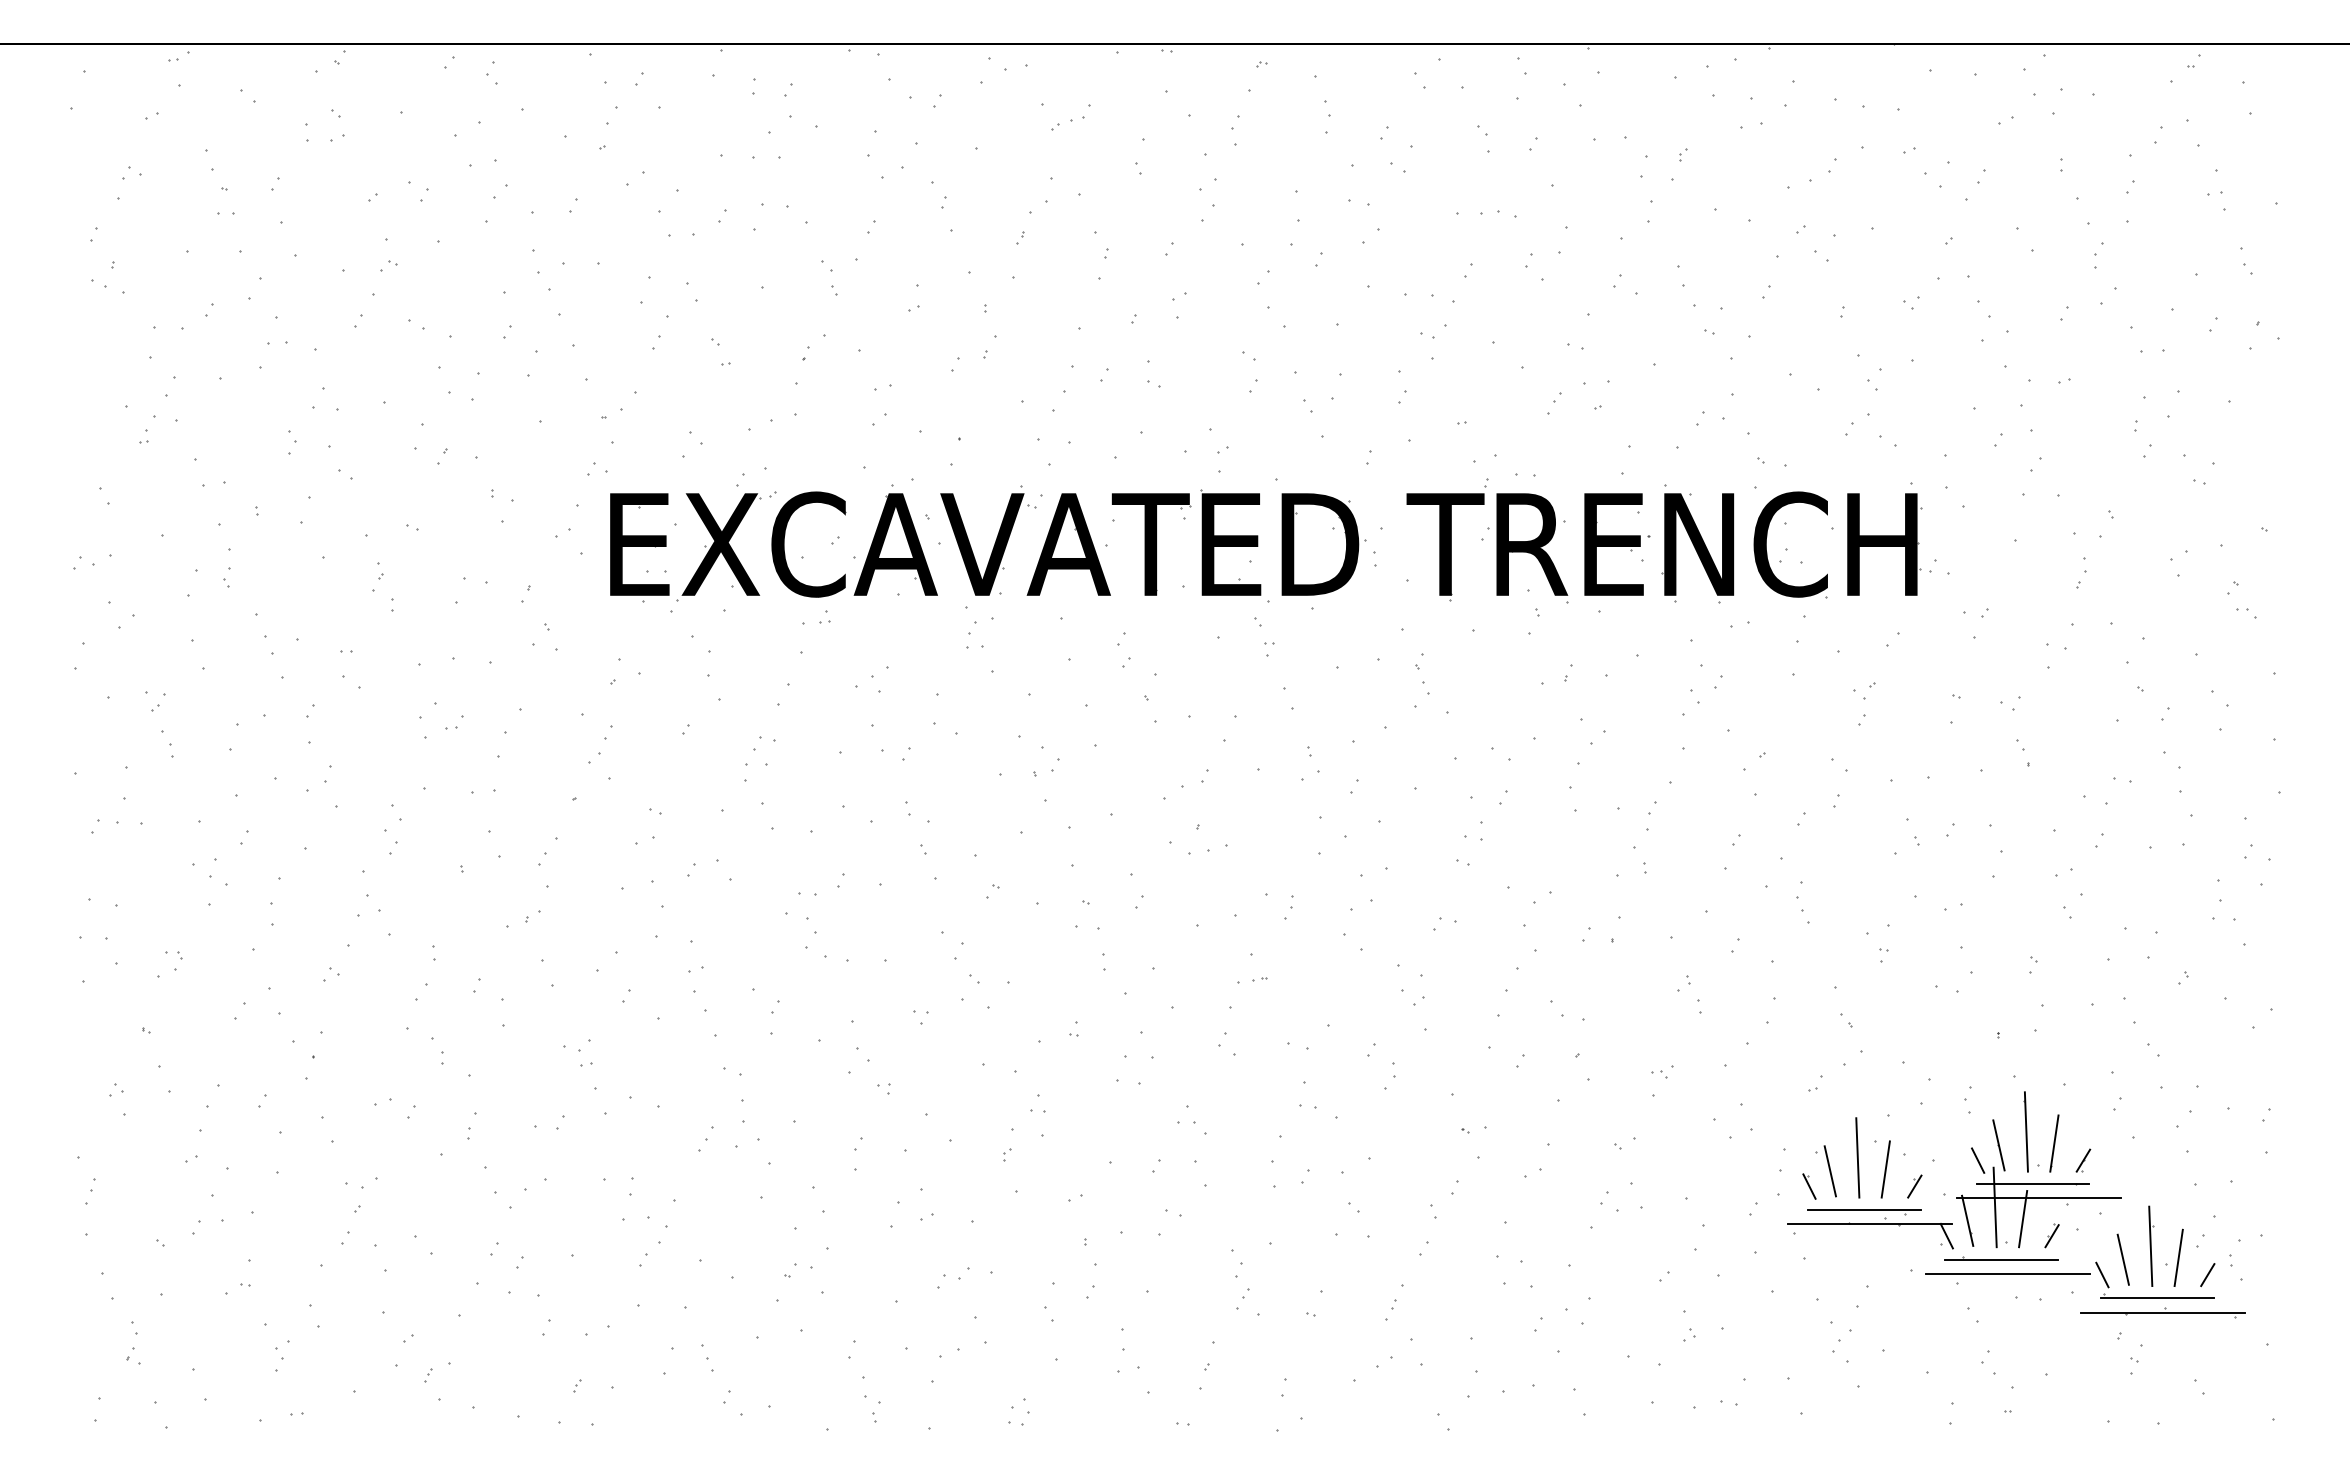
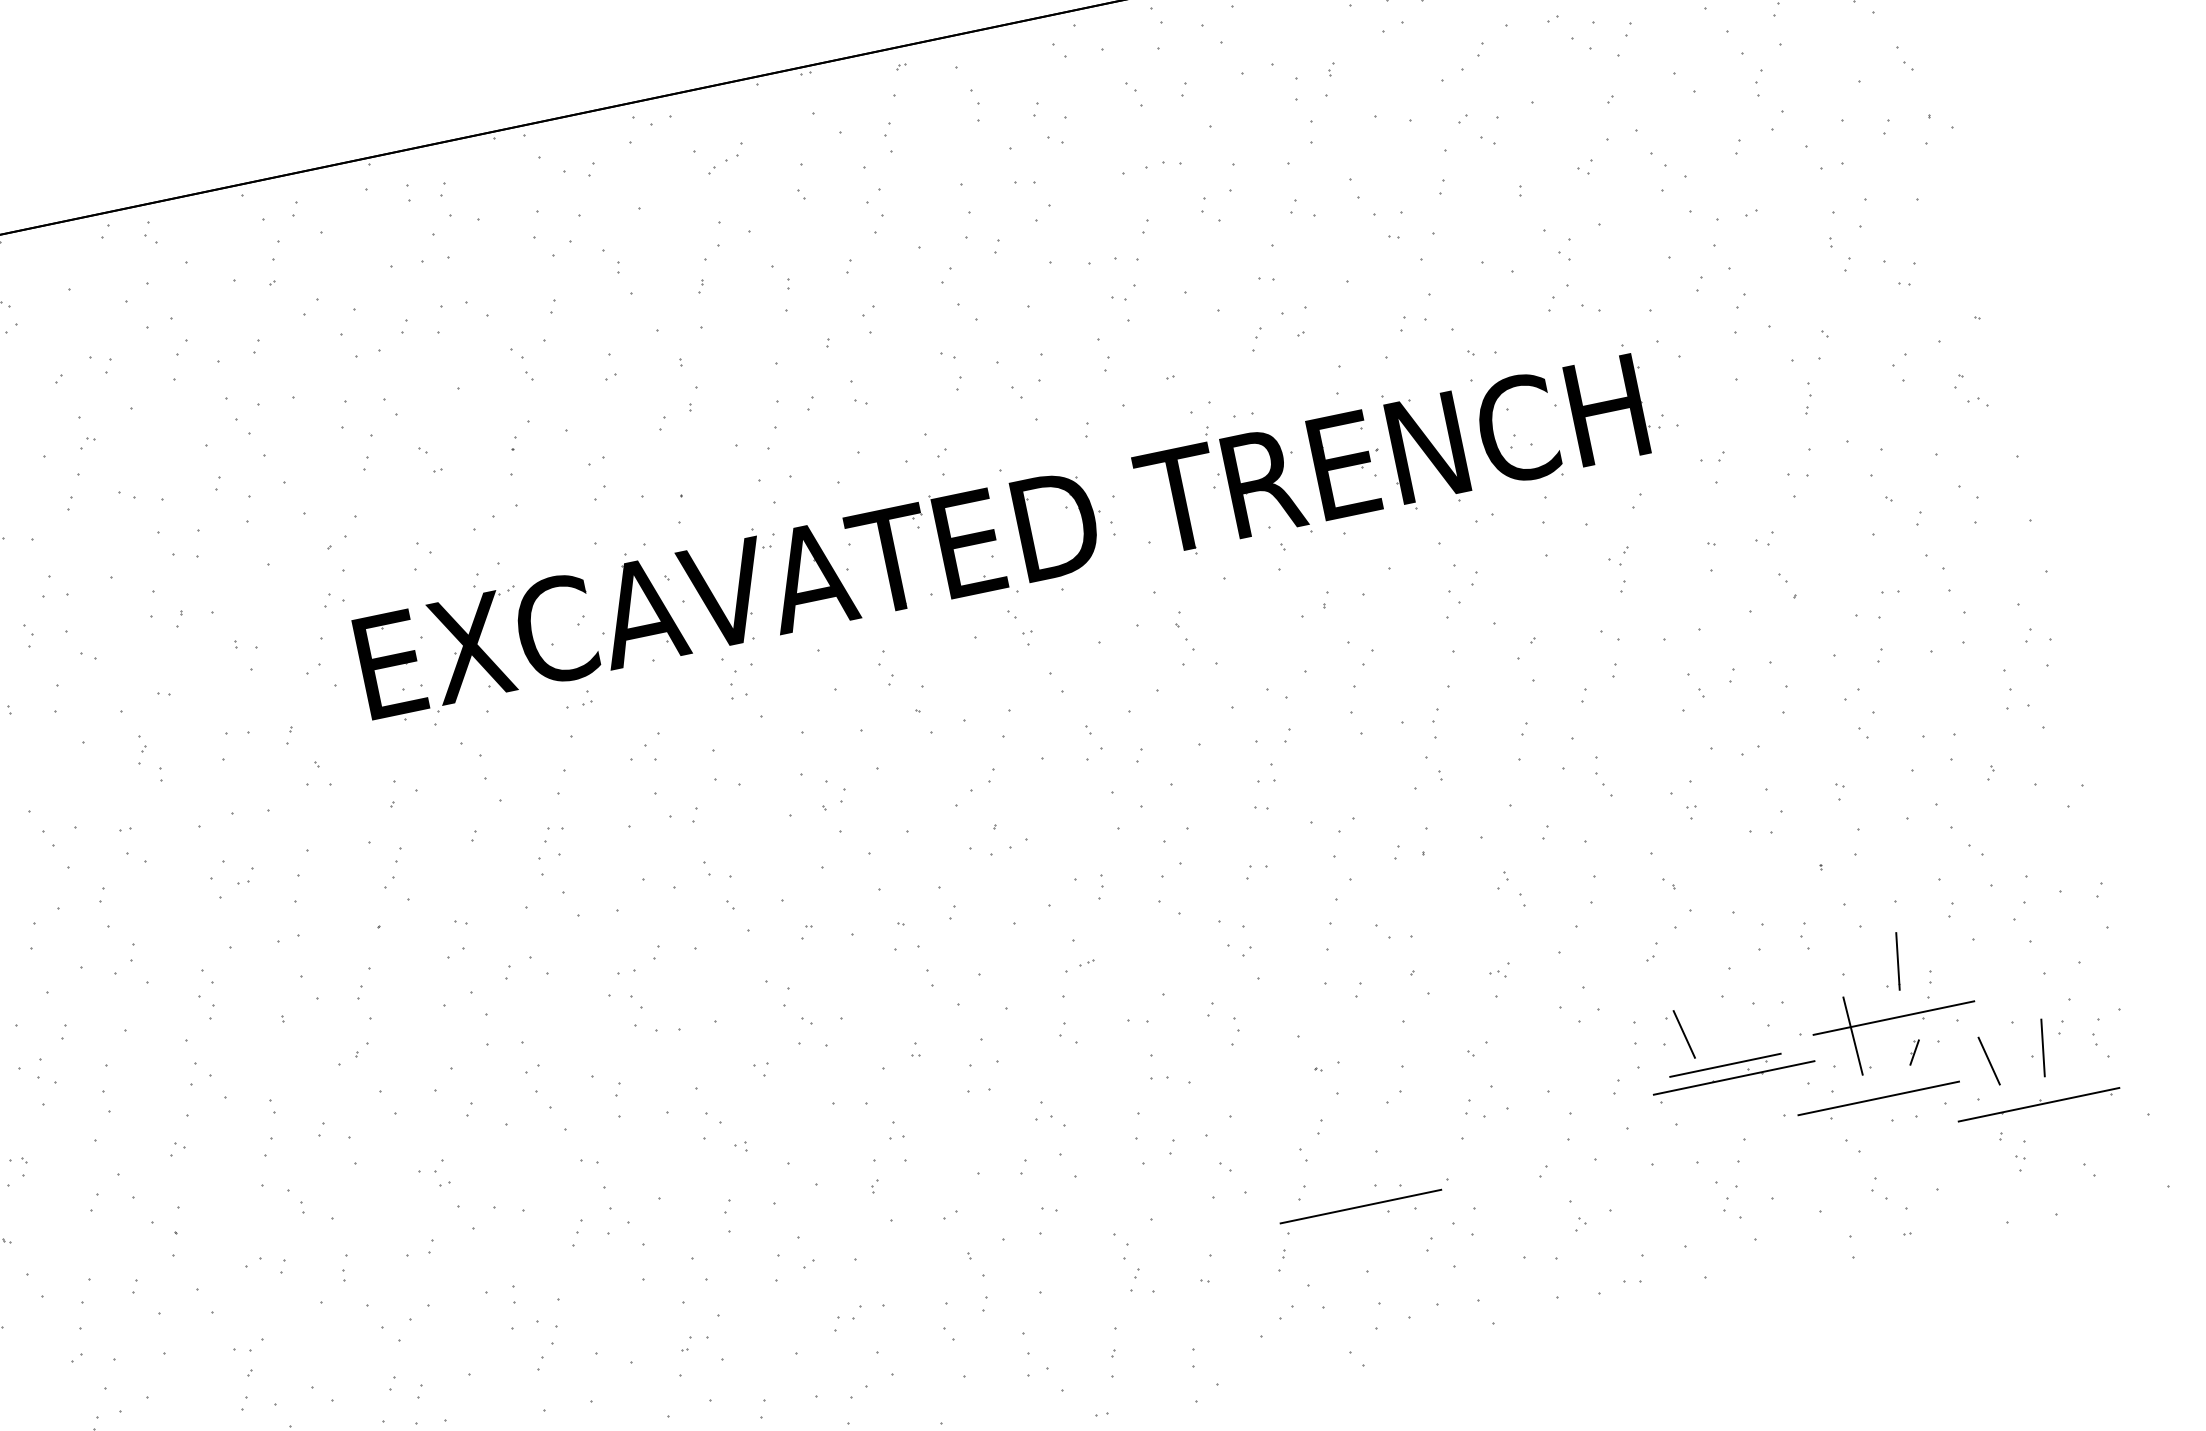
line: (2025, 1131) -> (1867, 955), removed
line: (1998, 1145) -> (1843, 974), removed
line: (1857, 1157) -> (1708, 1015), removed
line: (1978, 1160) -> (1827, 993), removed
line: (2083, 1160) -> (1929, 972), removed
line: (1885, 1169) -> (1737, 1021), removed
line: (2032, 1184) -> (1884, 1006), removed
line: (1809, 1186) -> (1667, 1053), removed
line: (1914, 1186) -> (1769, 1032), removed
line: (2023, 1219) -> (1883, 1042), removed
line: (1967, 1220) -> (1828, 1054), removed
line: (1946, 1235) -> (1811, 1073), removed
line: (2150, 1246) -> (2013, 1042), removed
line: (2001, 1259) -> (1869, 1085), removed
line: (1478, 1273) -> (1360, 1206), added
line: (2102, 1274) -> (1971, 1079), removed
line: (2207, 1275) -> (2074, 1059), removed
line: (2156, 1298) -> (2029, 1092), removed

